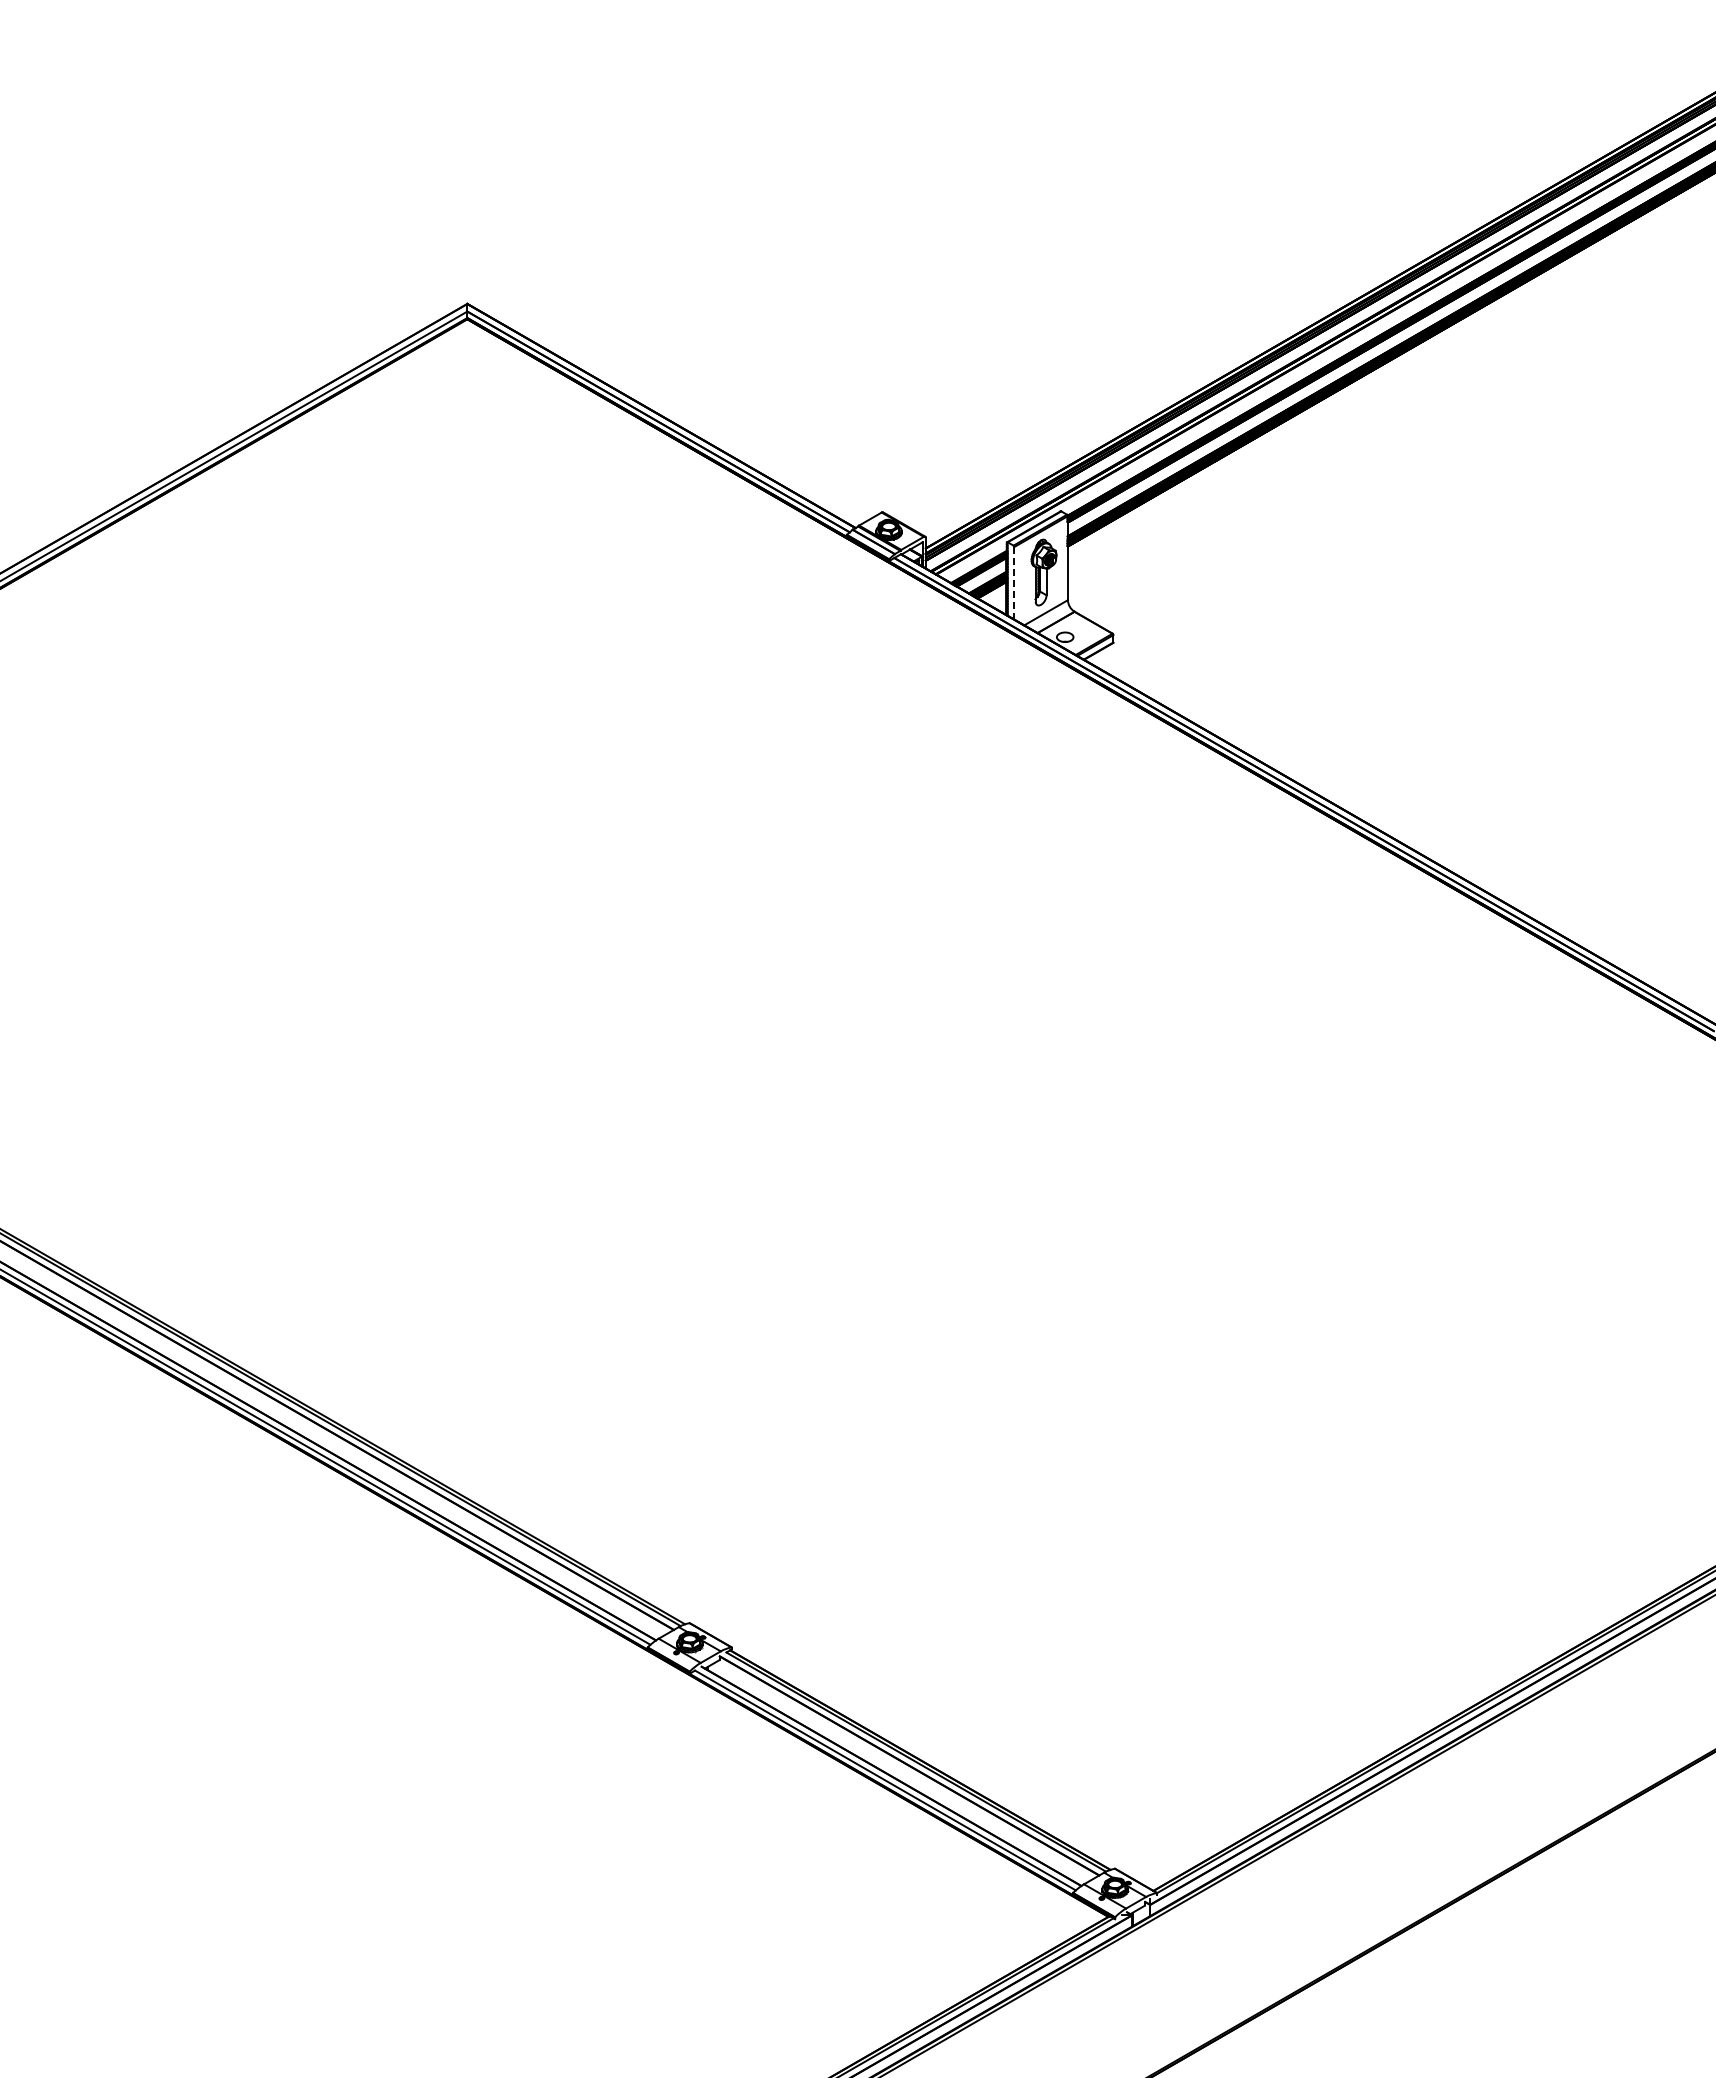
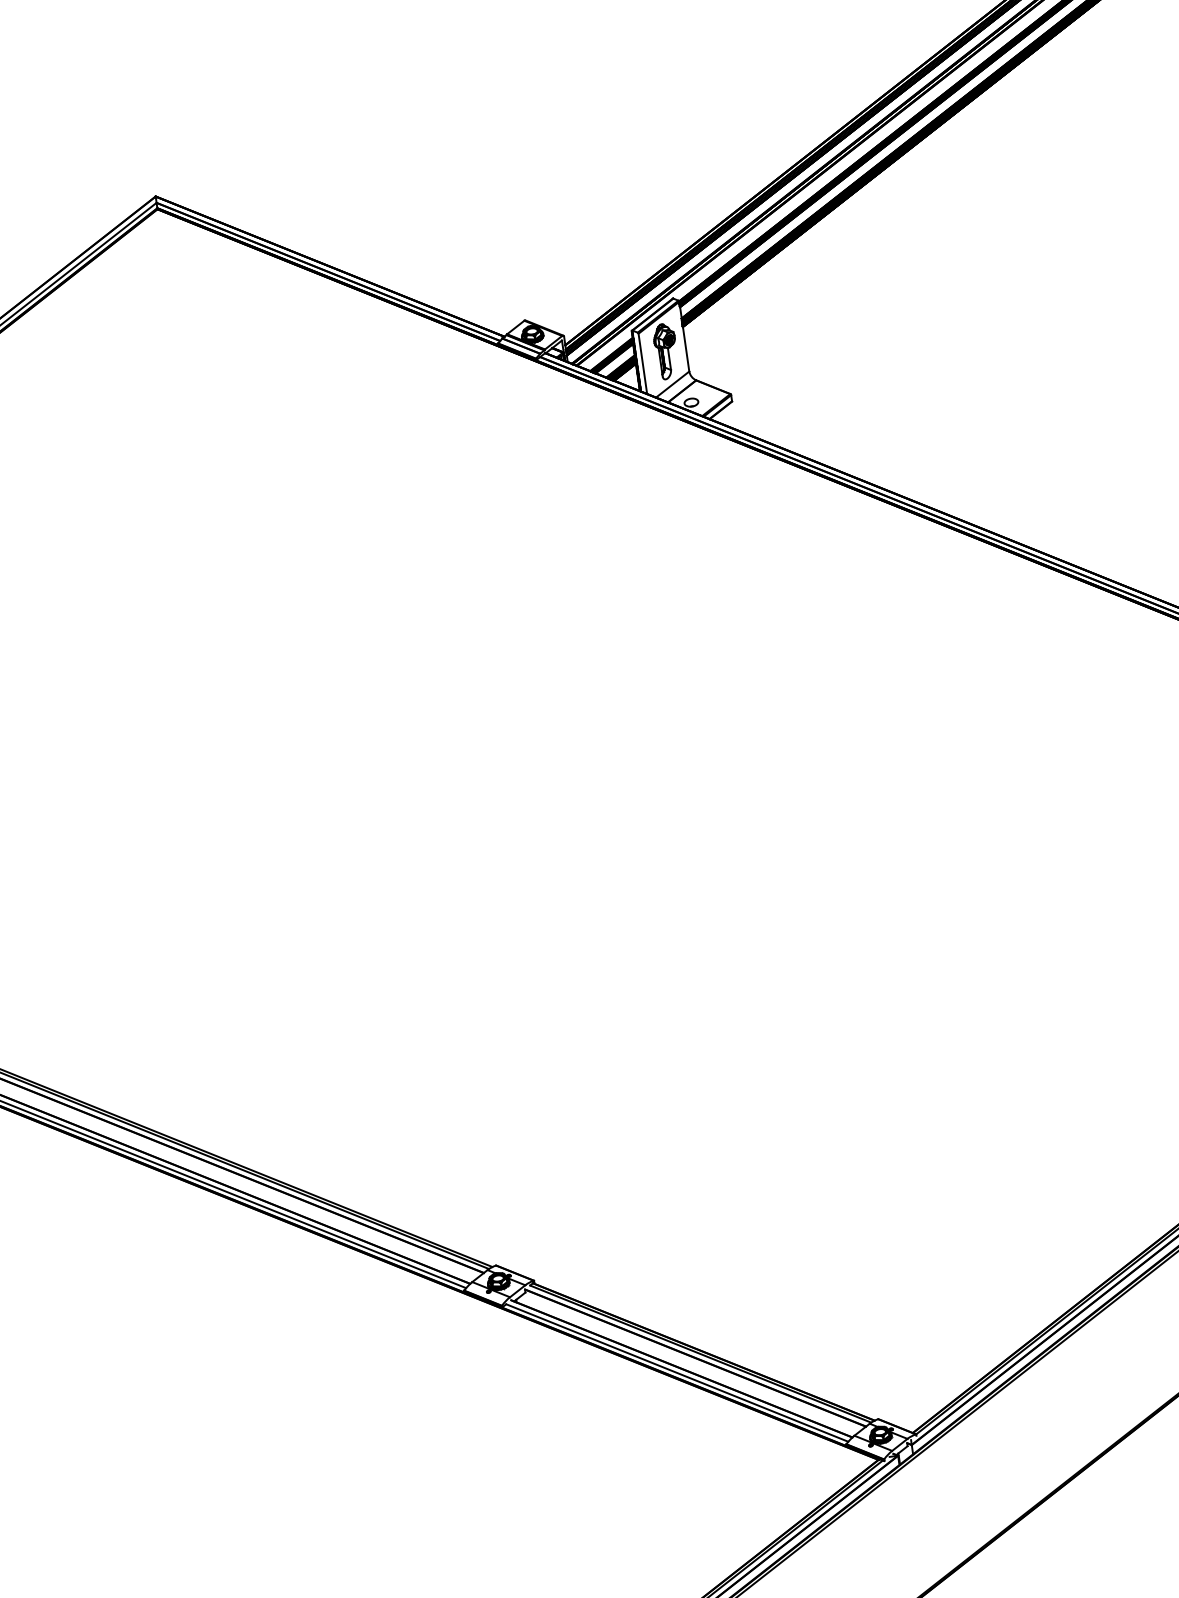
line: (1014, 582) -> (642, 363), dashed -> solid

